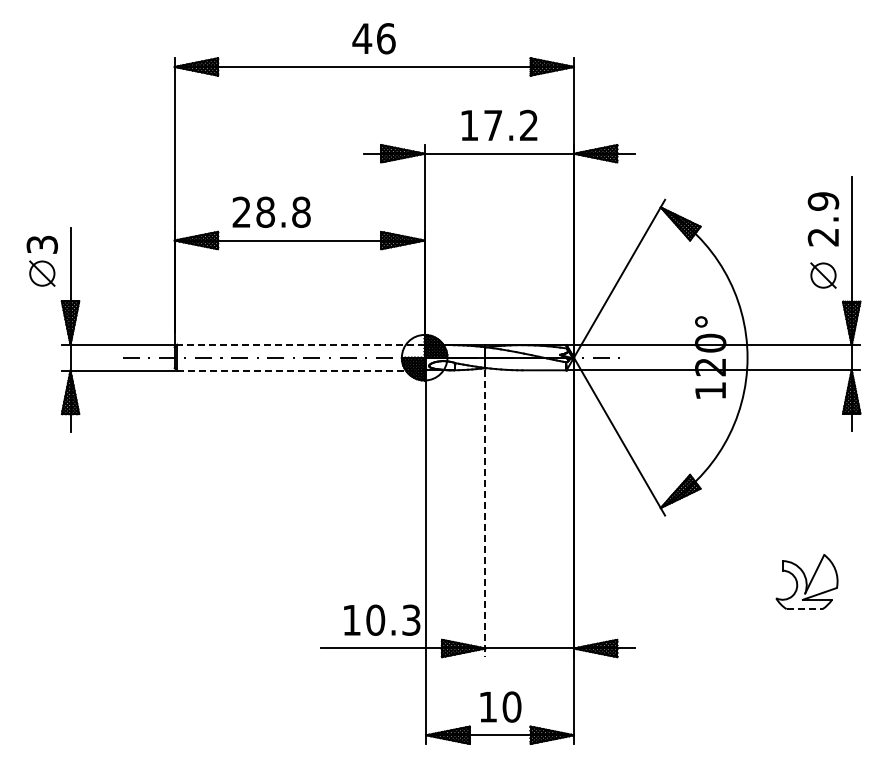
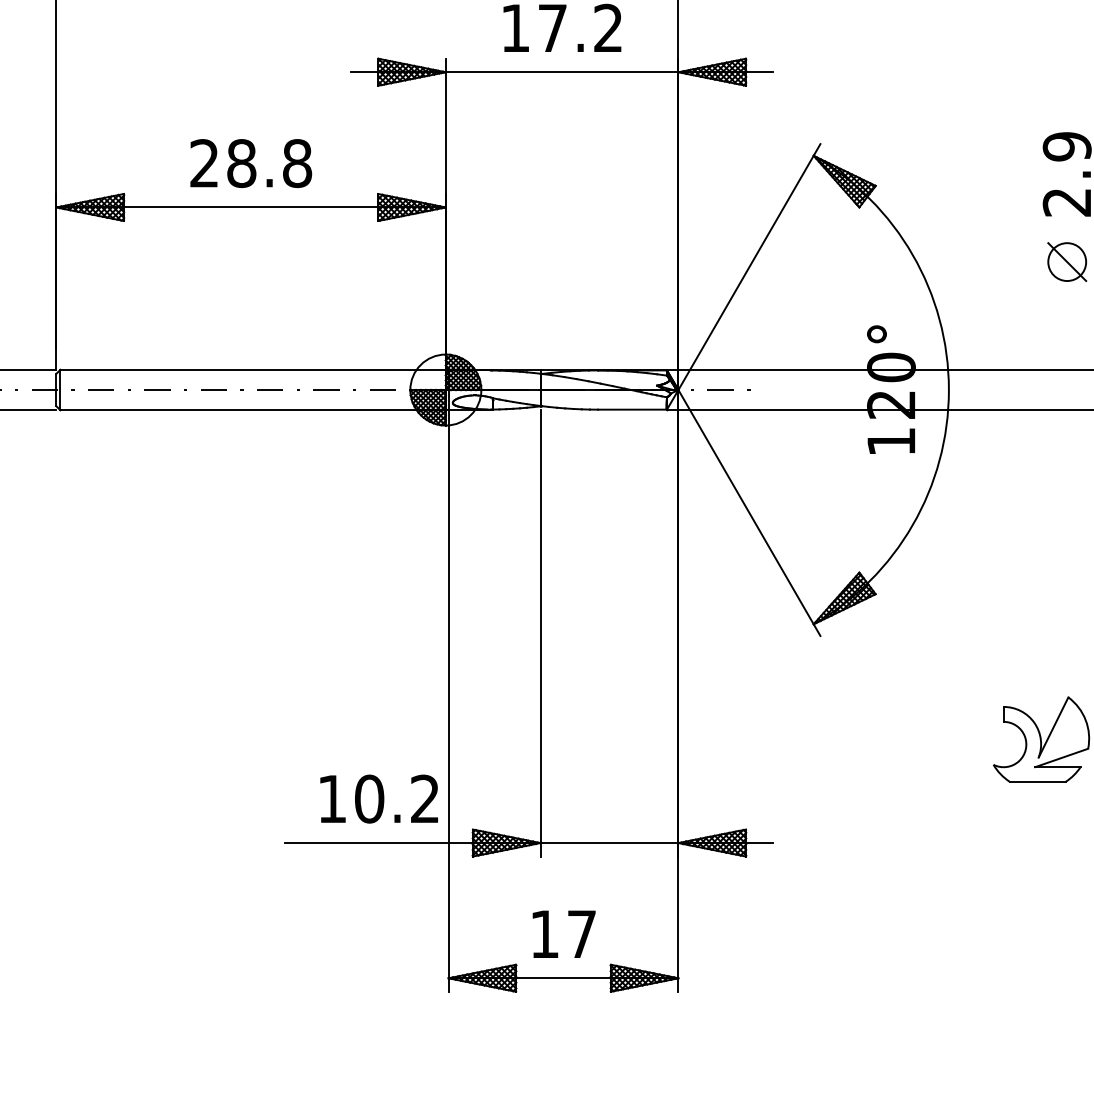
text: (271, 211) -> (250, 162), moved
line: (300, 344) -> (252, 369), dashed -> solid
line: (300, 370) -> (252, 409), dashed -> solid
line: (485, 514) -> (540, 634), dashed -> solid
line: (804, 609) -> (1037, 782), dashed -> solid
text: (411, 619) -> (425, 797), 10.3 -> 10.2
text: (511, 706) -> (581, 933), 10 -> 17

